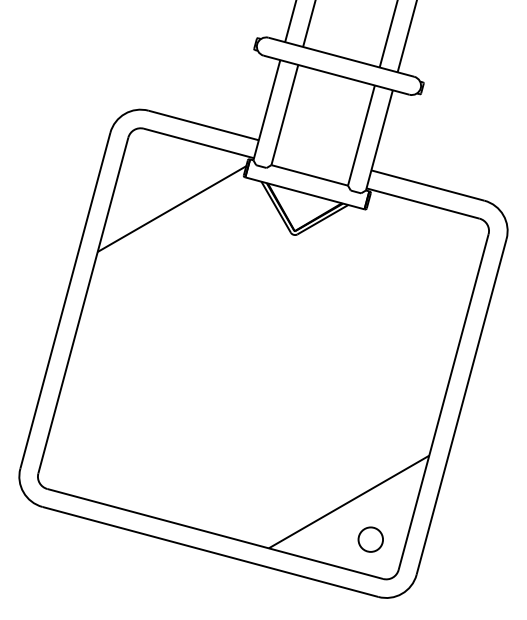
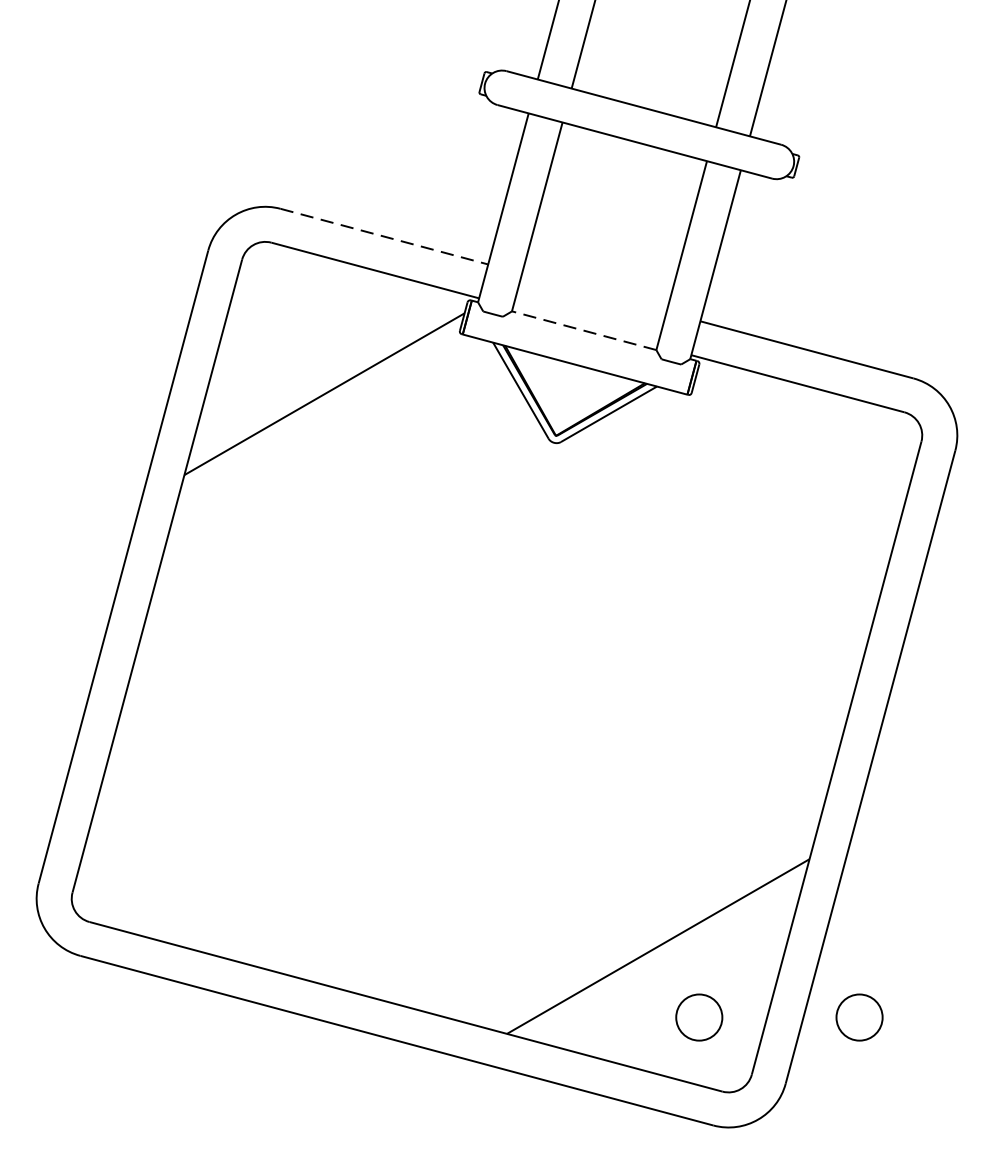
line: (203, 125) -> (383, 236), solid -> dashed
line: (309, 175) -> (583, 330), solid -> dashed
circle: (455, 539) -> (859, 1017), added

